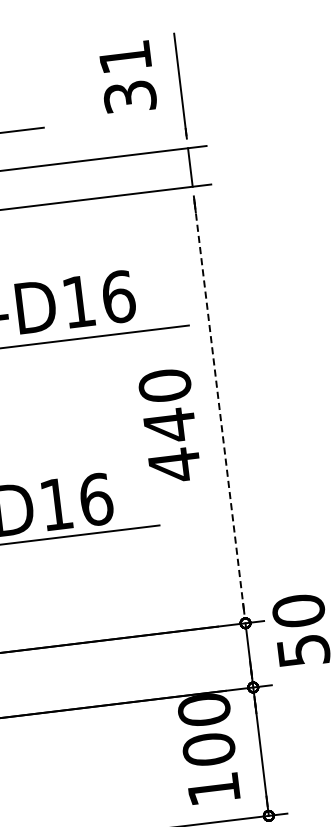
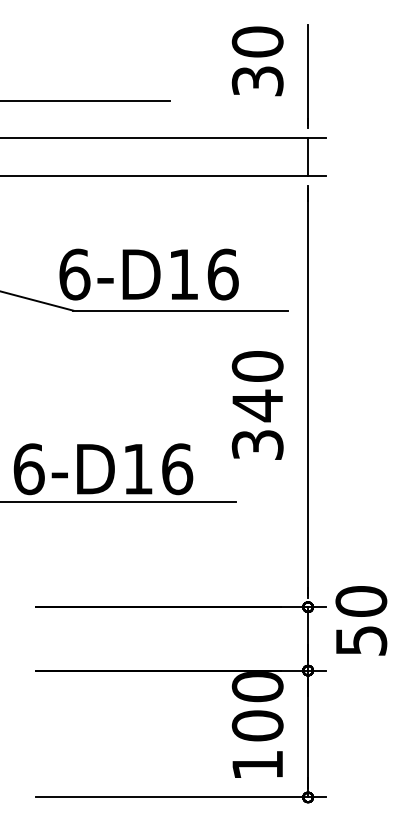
text: (124, 56) -> (257, 41), 31 -> 30
line: (219, 404) -> (308, 391), dashed -> solid
text: (174, 464) -> (257, 444), 440 -> 340

